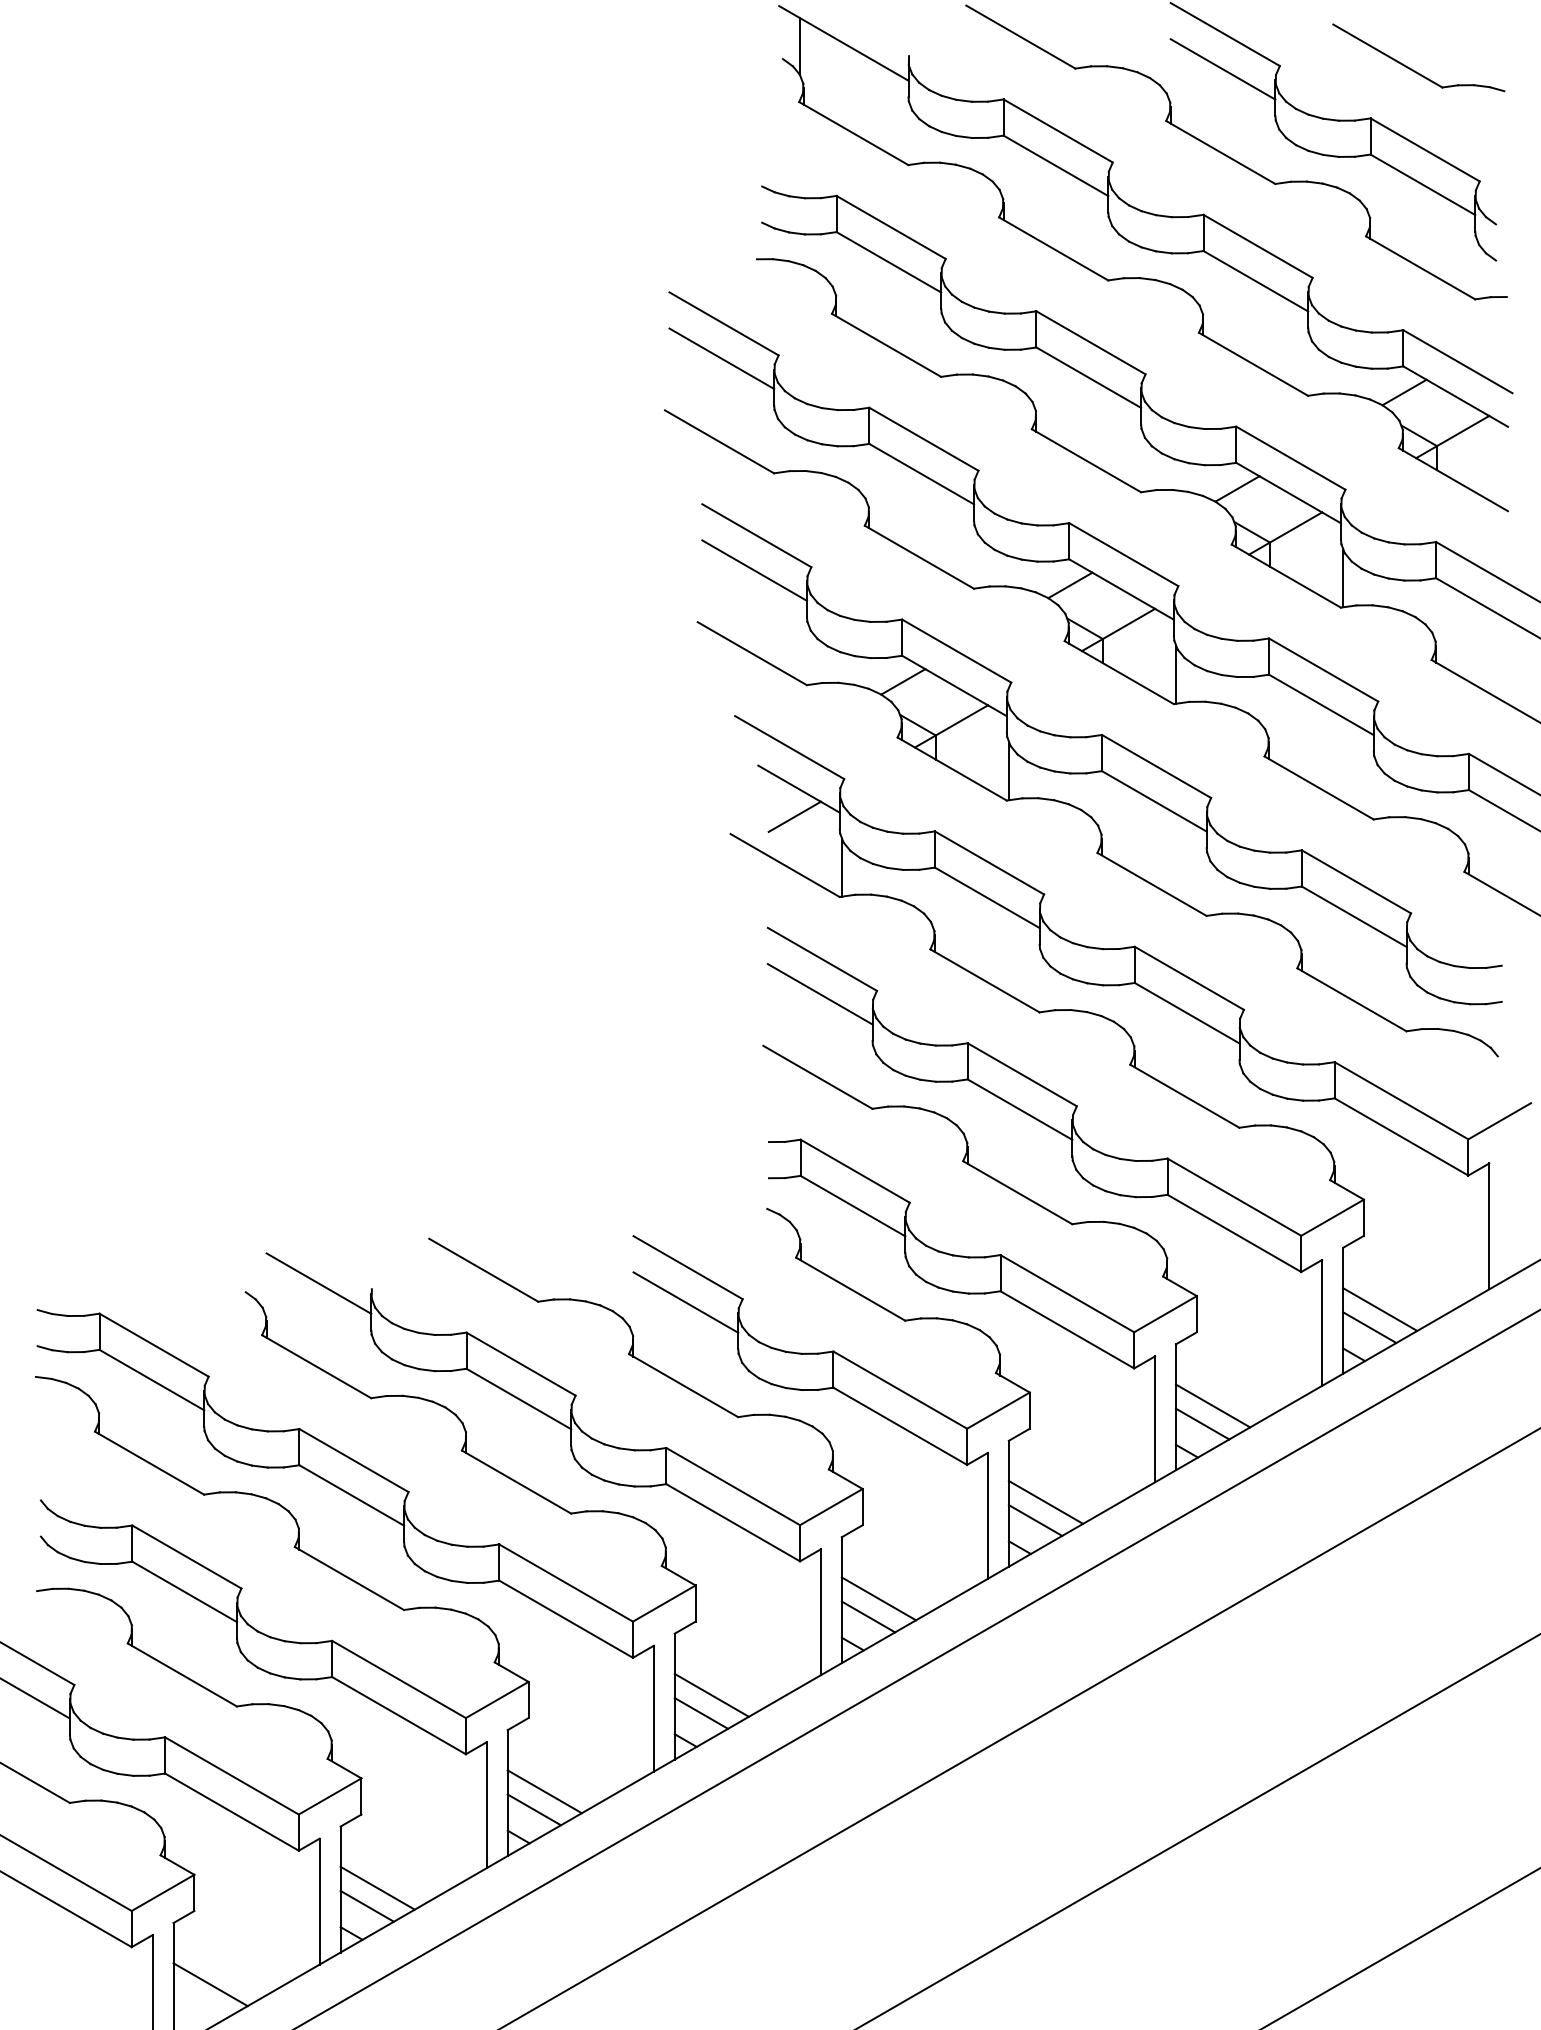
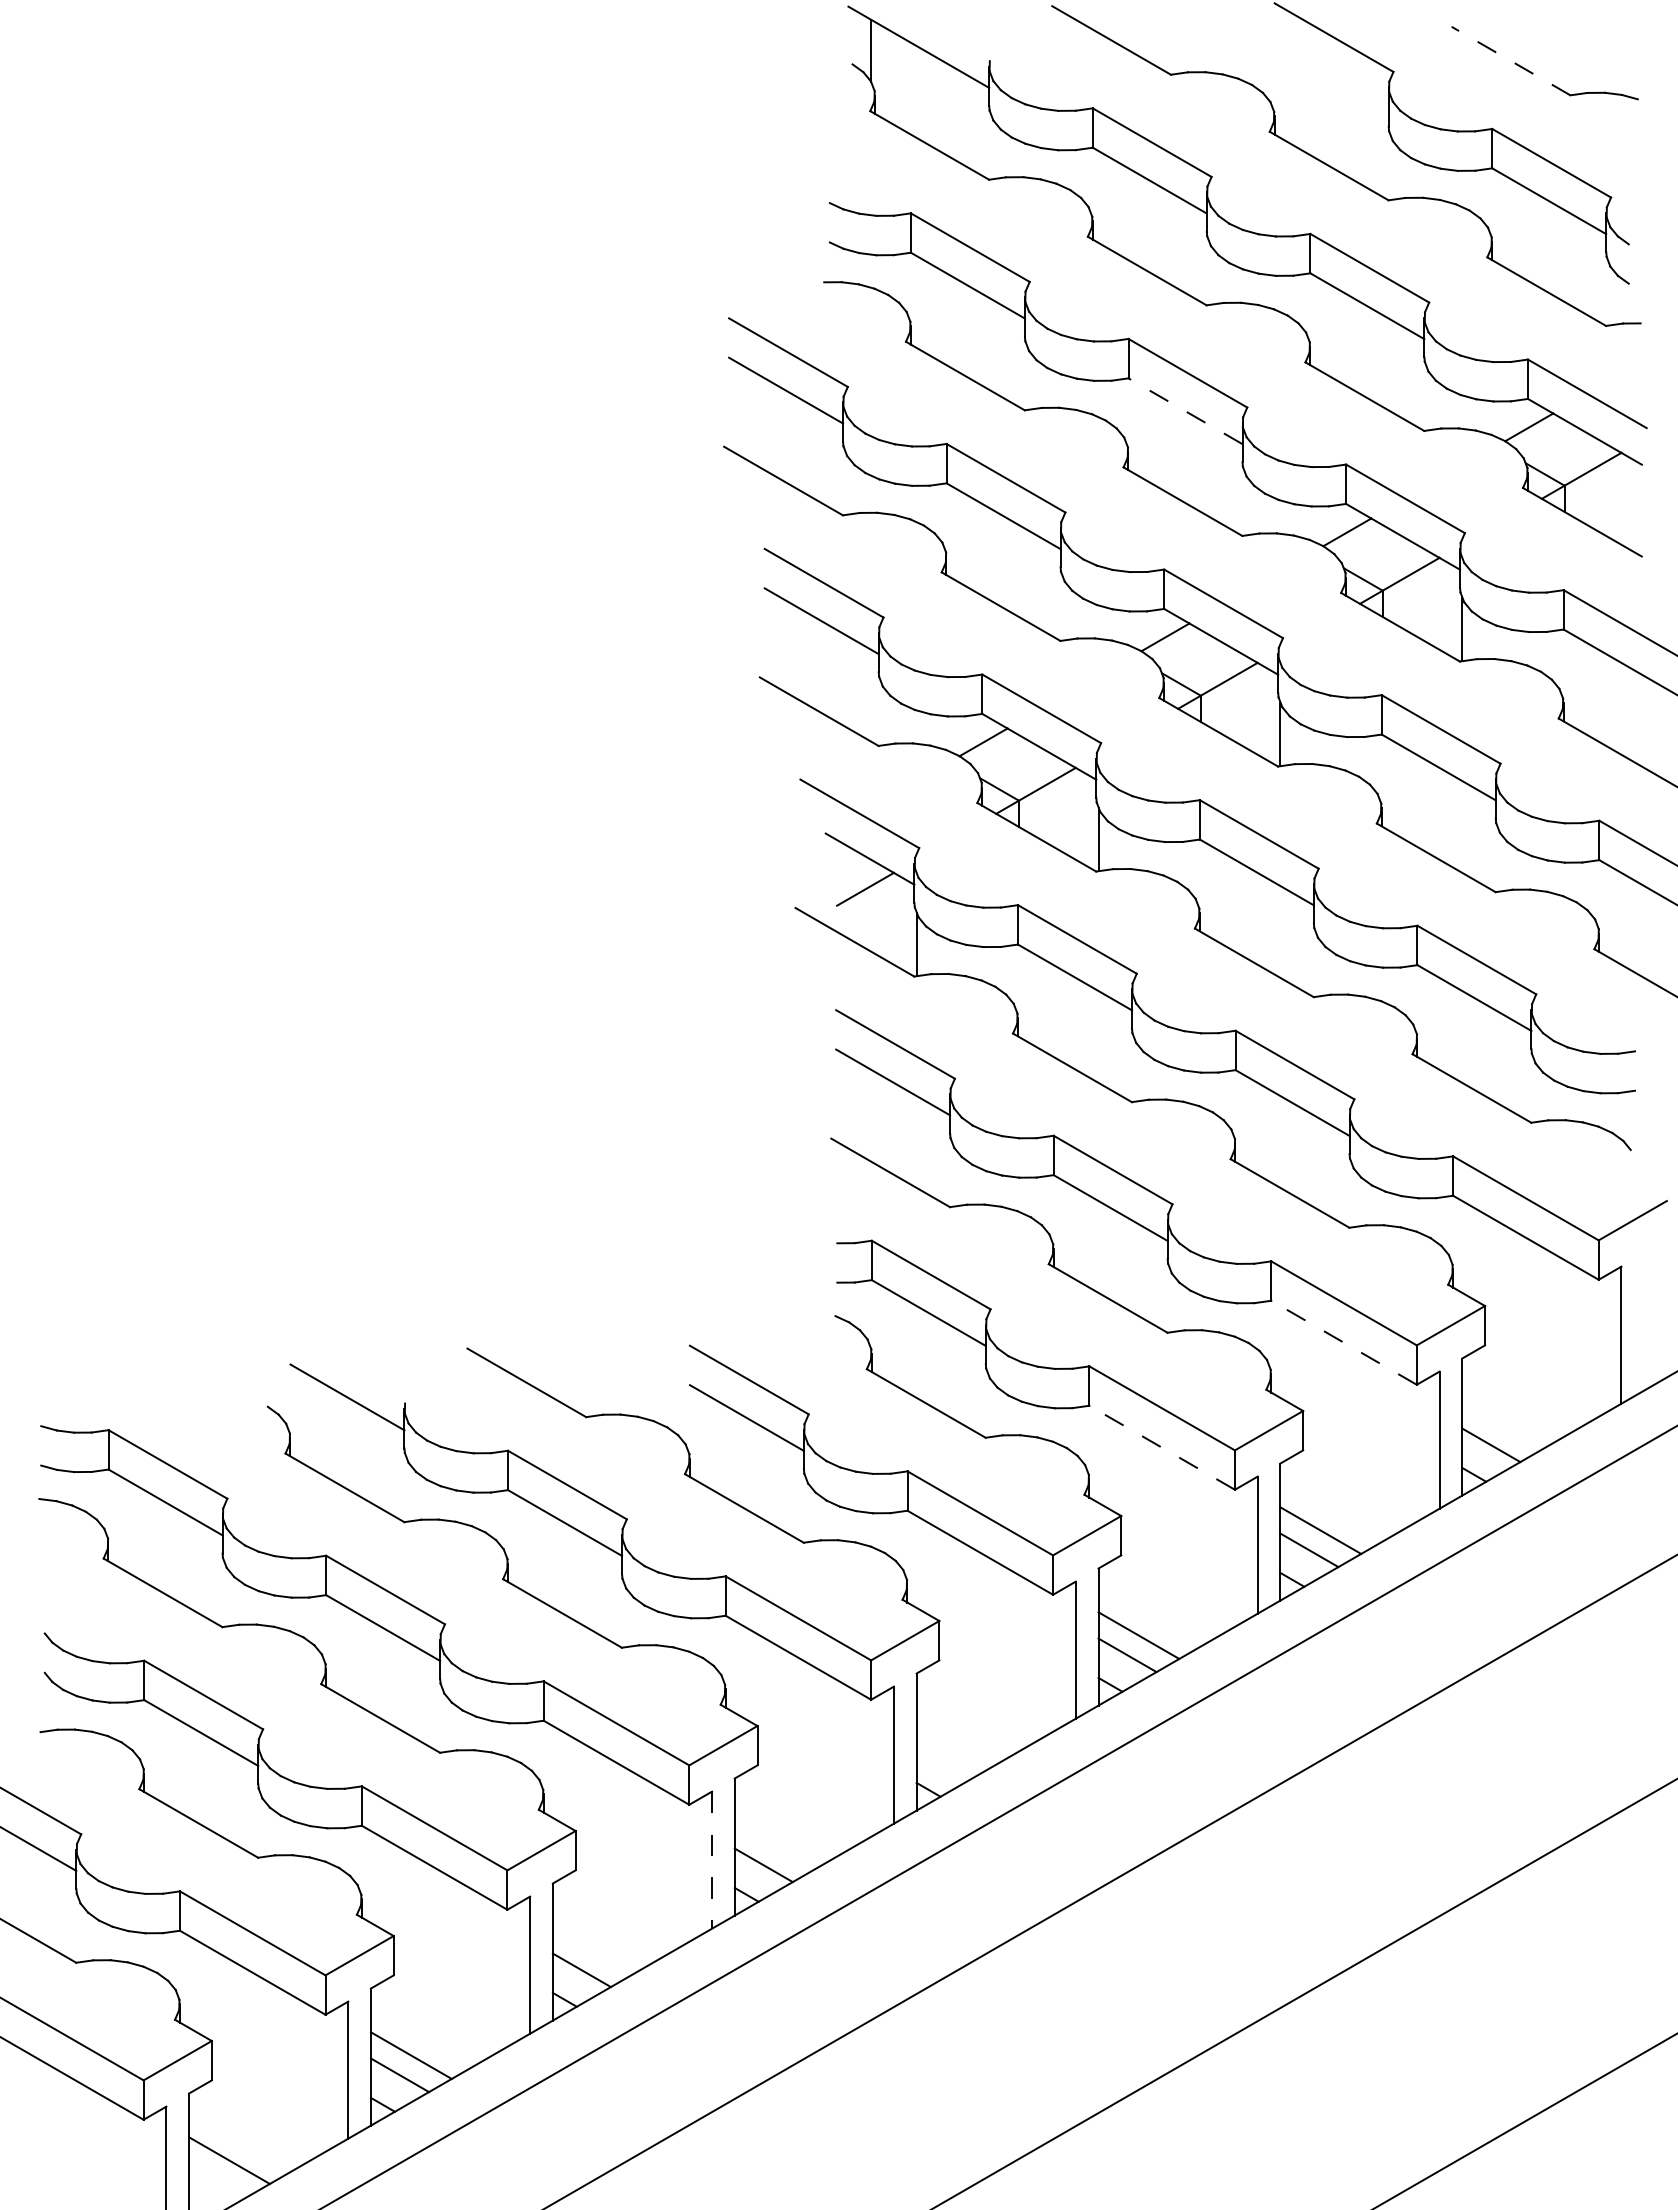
line: (1388, 56) -> (1511, 61), solid -> dashed
line: (1222, 69) -> (1331, 75), removed
line: (1088, 377) -> (1185, 411), solid -> dashed
line: (1233, 1233) -> (1343, 1342), solid -> dashed
line: (1379, 1309) -> (1502, 1425), removed
line: (1066, 1329) -> (1161, 1447), solid -> dashed
line: (878, 1598) -> (956, 1740), removed
line: (868, 1617) -> (945, 1760), removed
line: (711, 1695) -> (774, 1845), removed
line: (654, 1709) -> (712, 1860), solid -> dashed
line: (544, 1791) -> (592, 1950), removed

